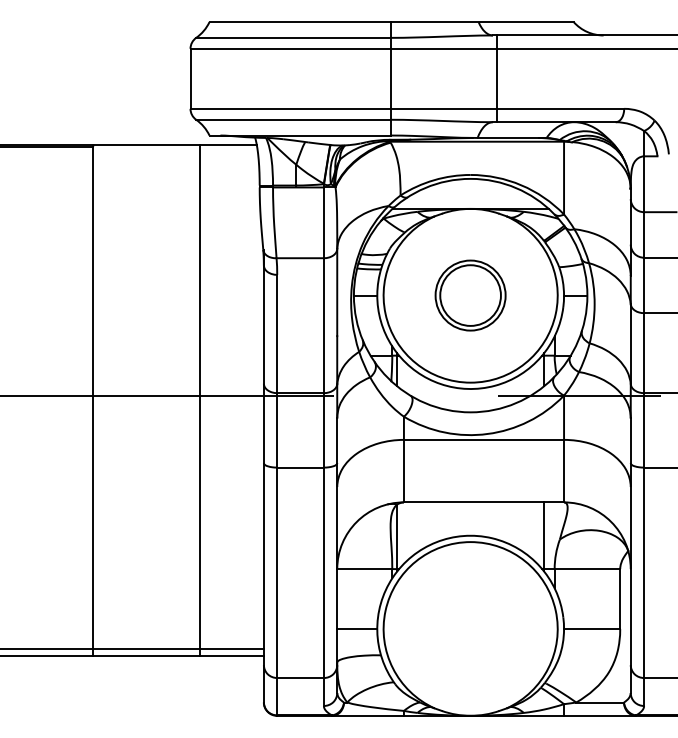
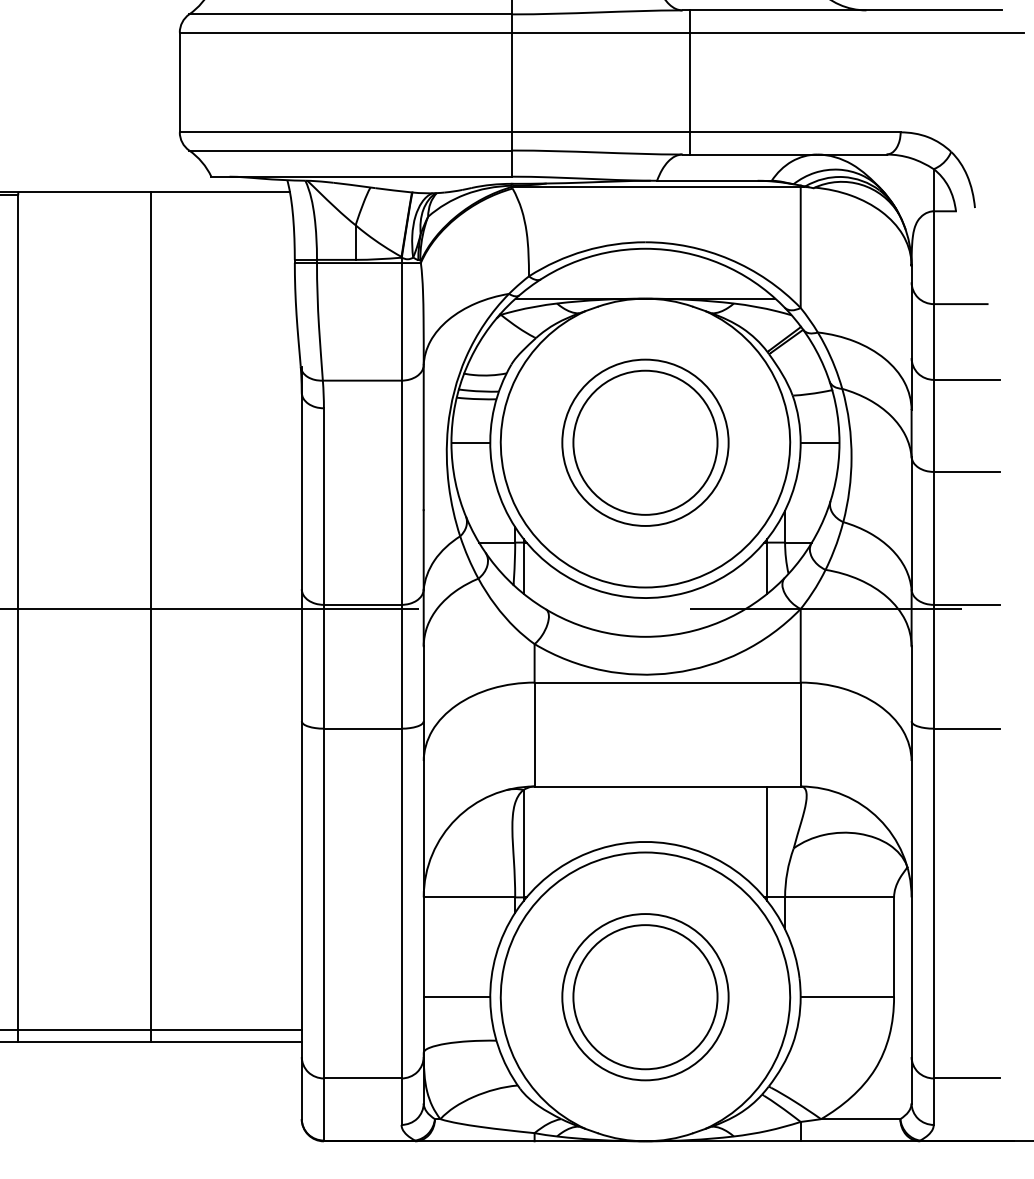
part: (470, 295) -> (645, 442), size x1.43
line: (200, 399) -> (151, 615), moved
part: (470, 629) -> (645, 997), added

